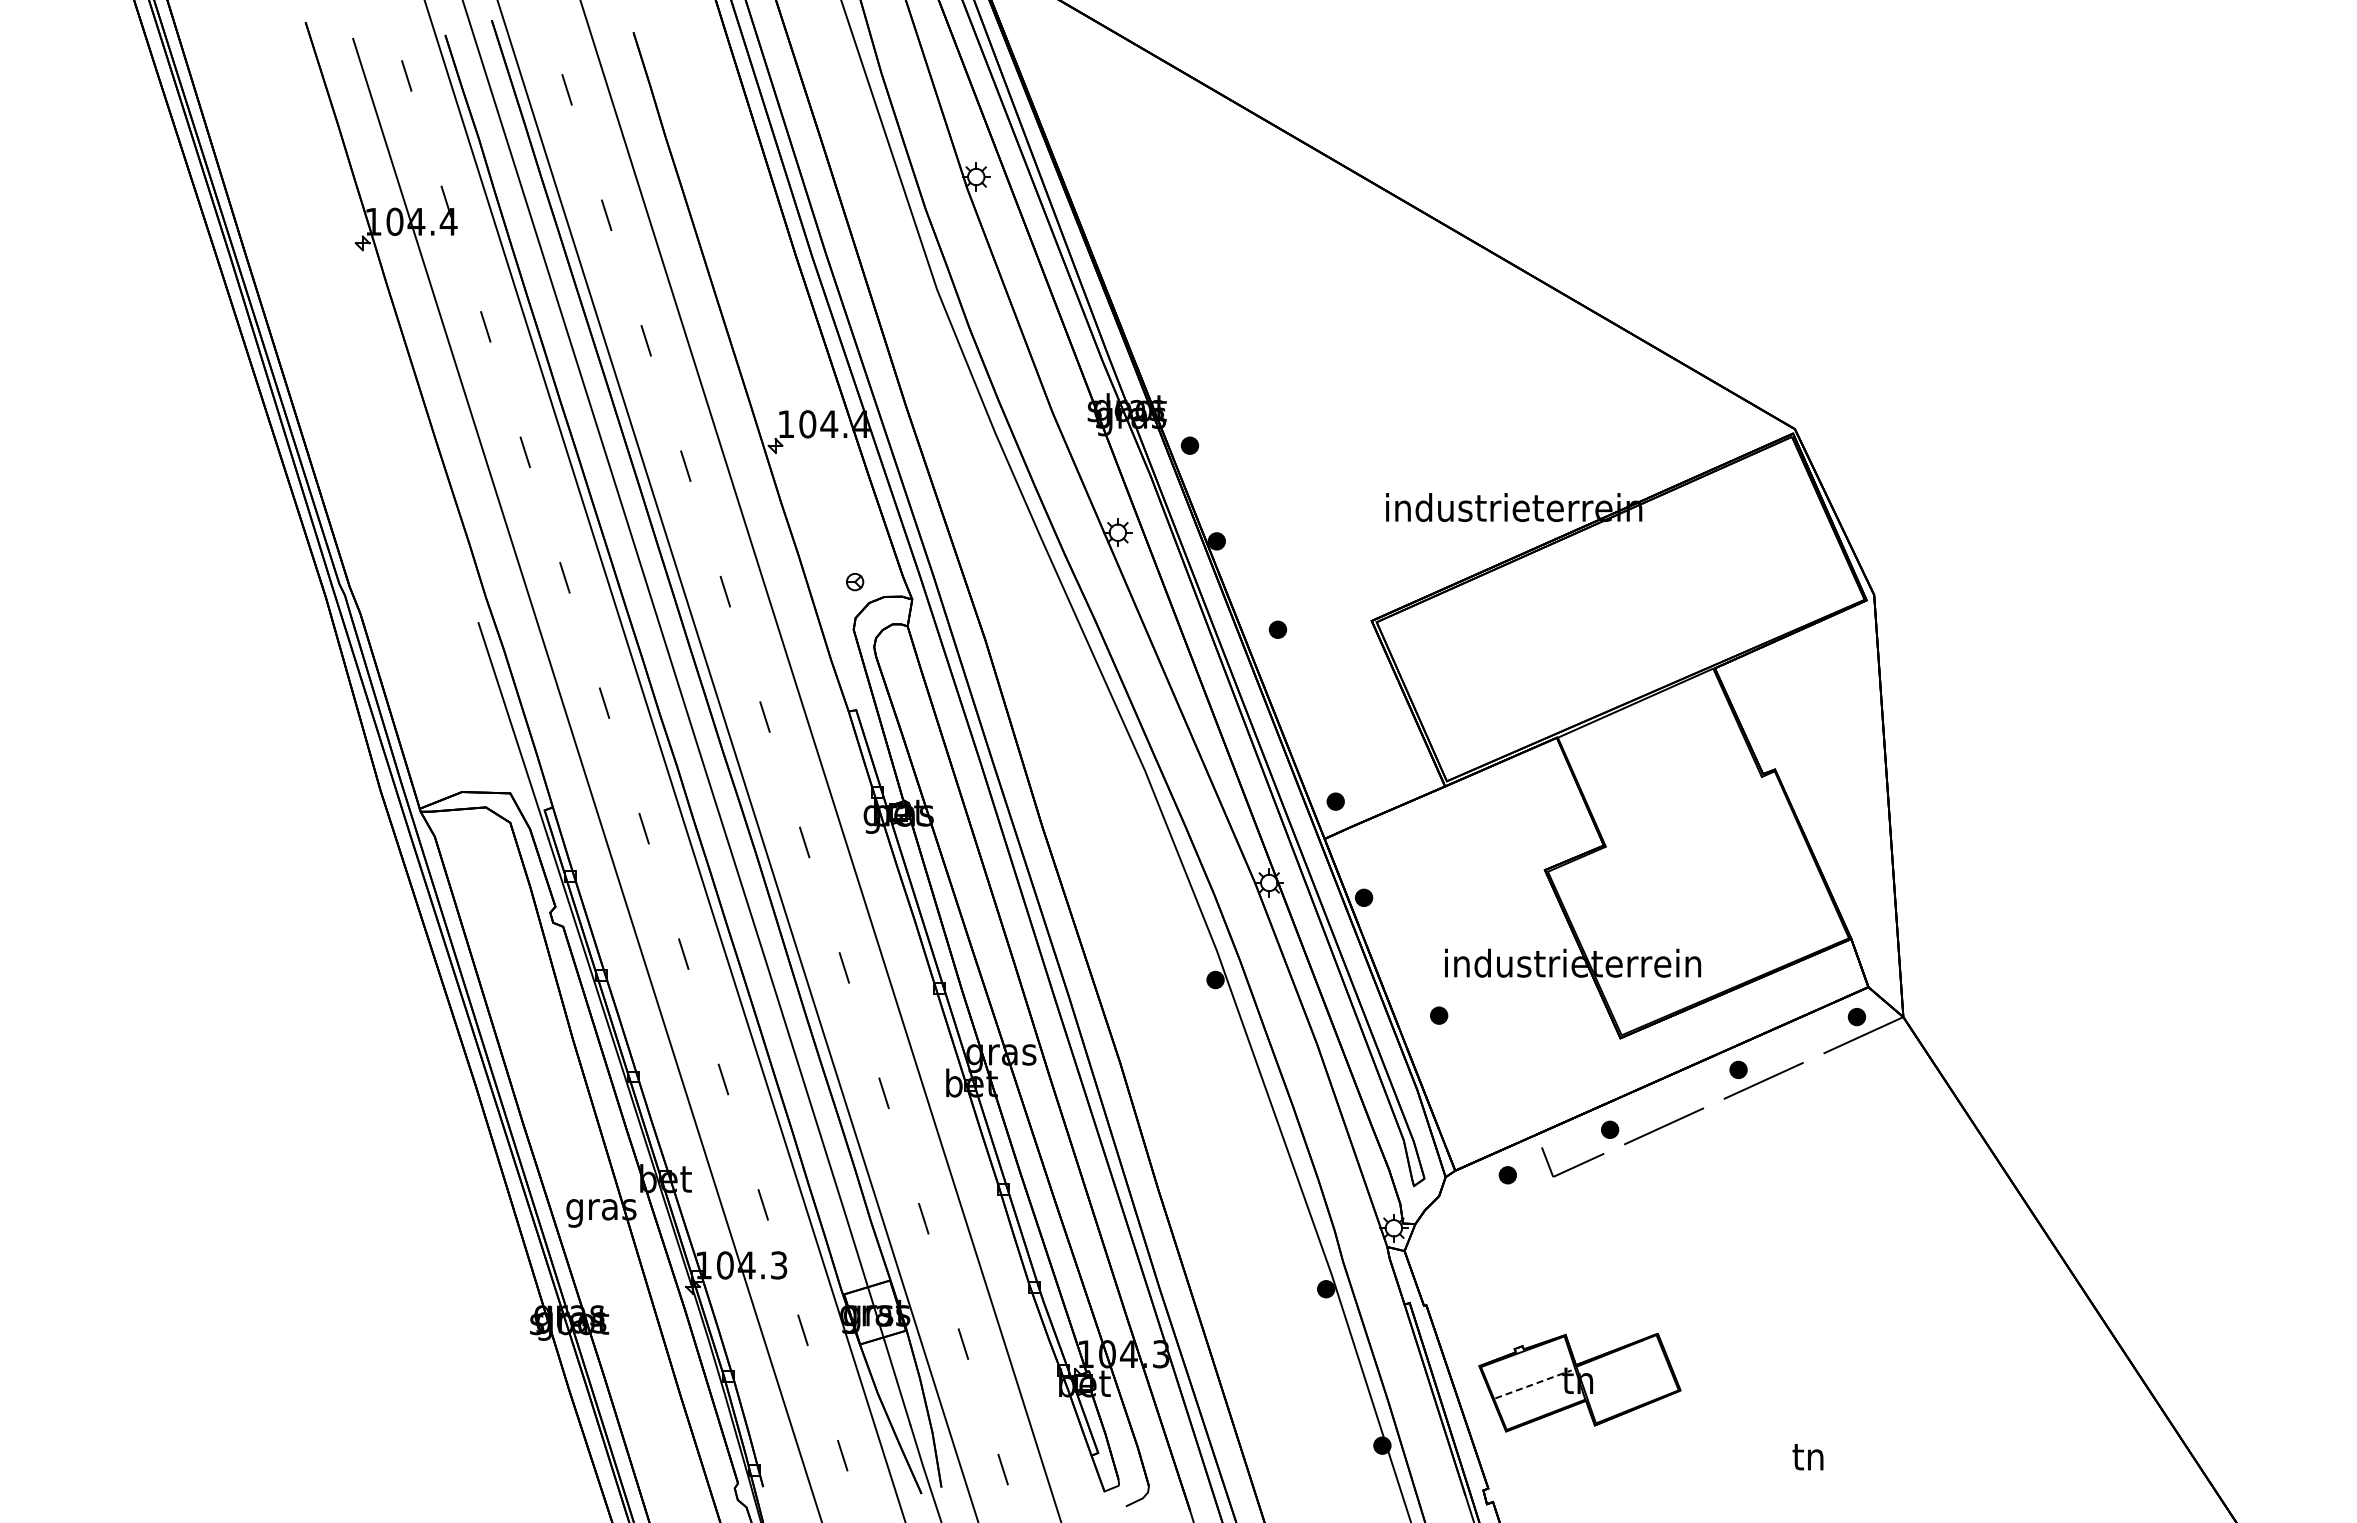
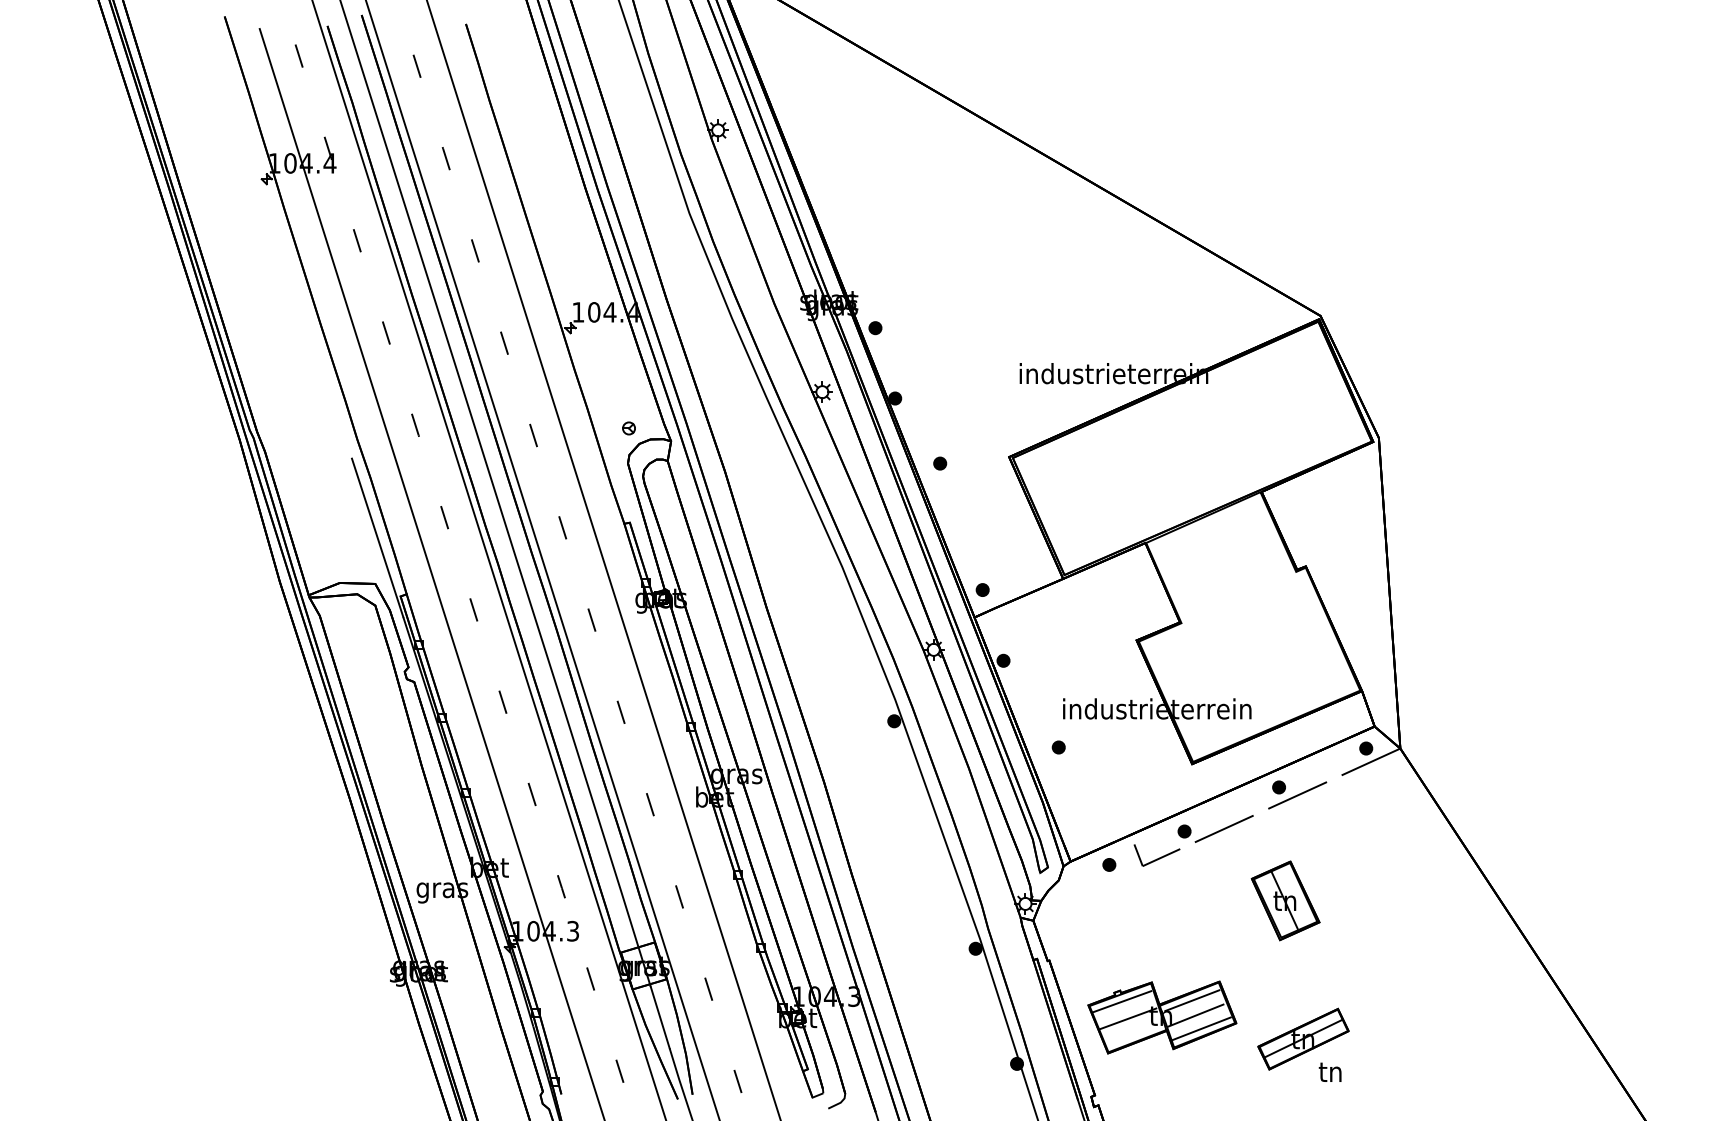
part: (1747, 1223) -> (1285, 900), added
line: (1620, 1359) -> (1192, 1000), added
line: (1525, 1360) -> (1122, 1001), added
line: (1624, 1380) -> (1195, 1015), added
line: (1533, 1384) -> (1128, 1018), dashed -> solid
line: (1633, 1397) -> (1201, 1028), added
part: (1771, 1411) -> (1303, 1038), added

